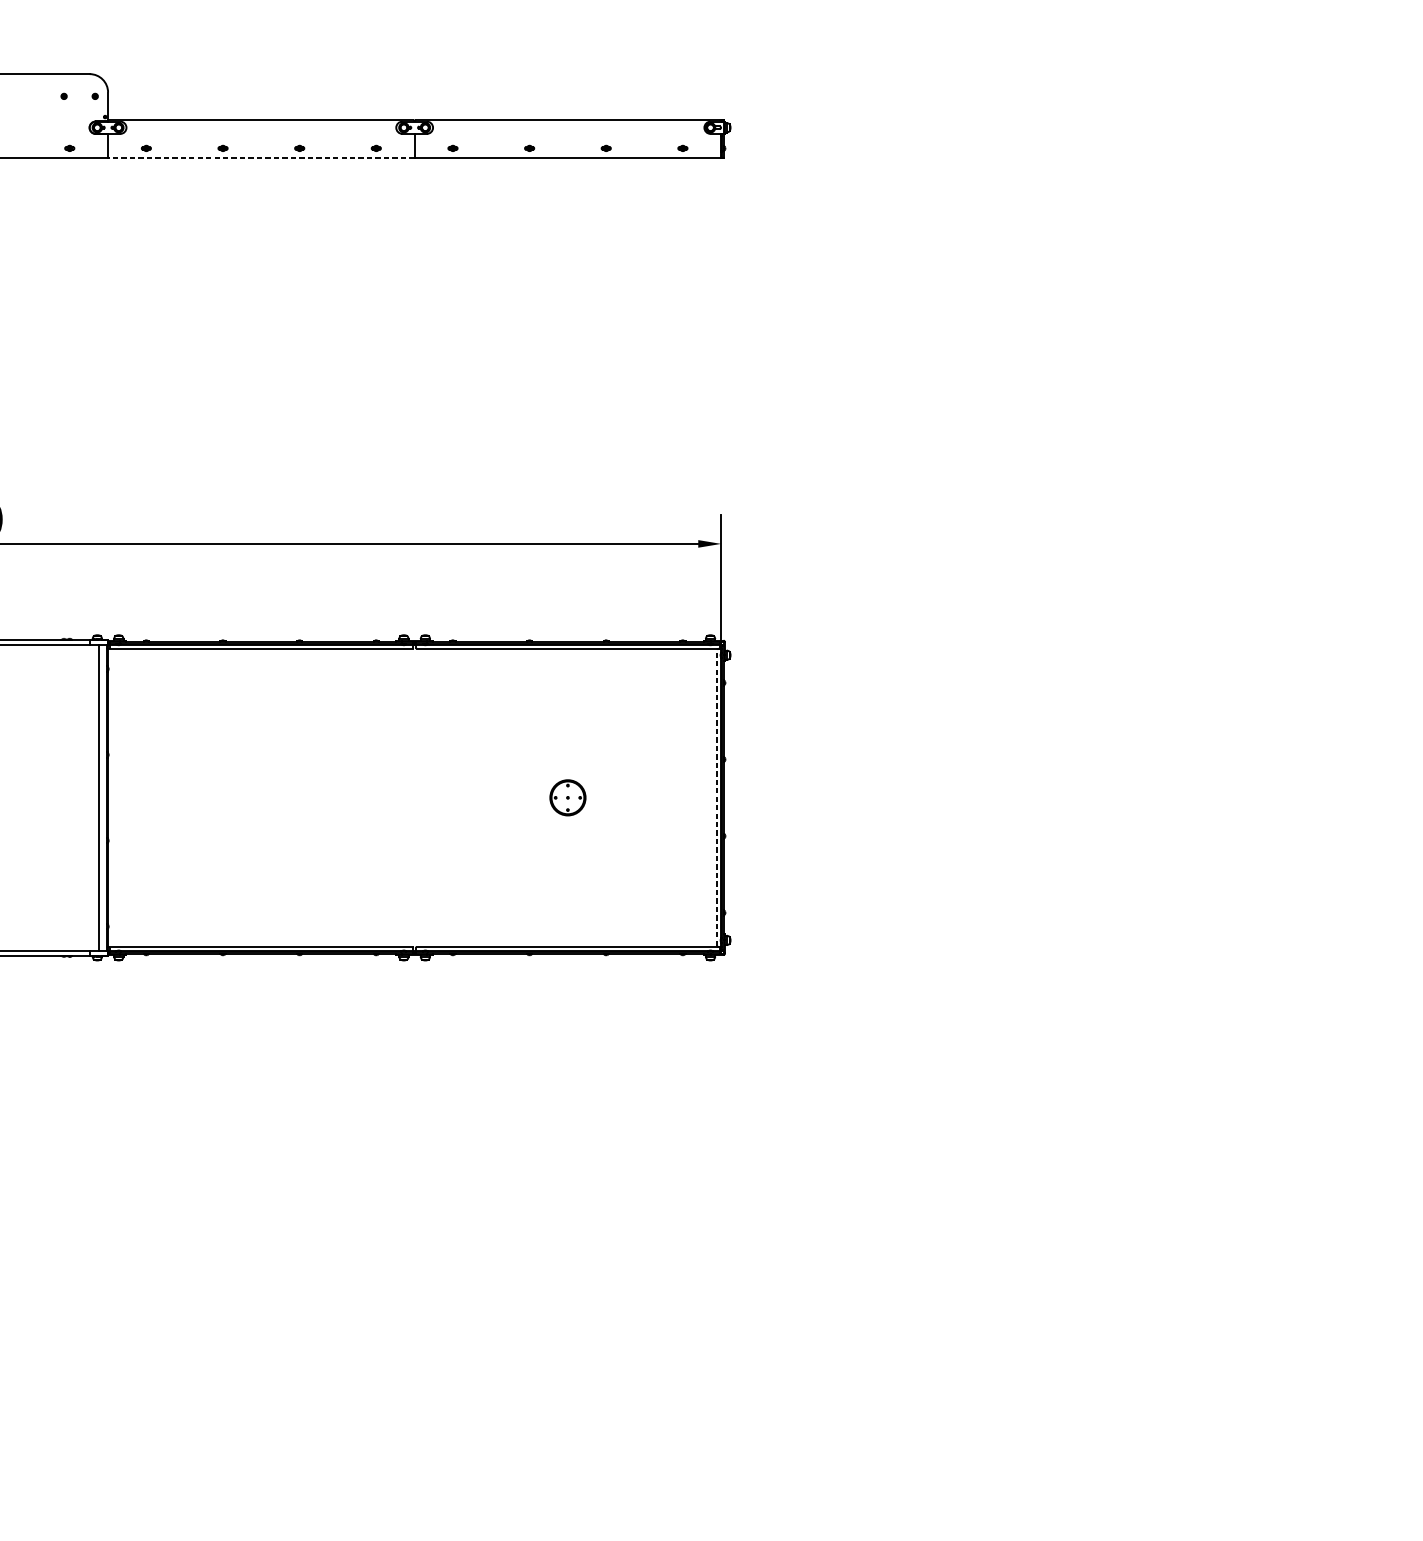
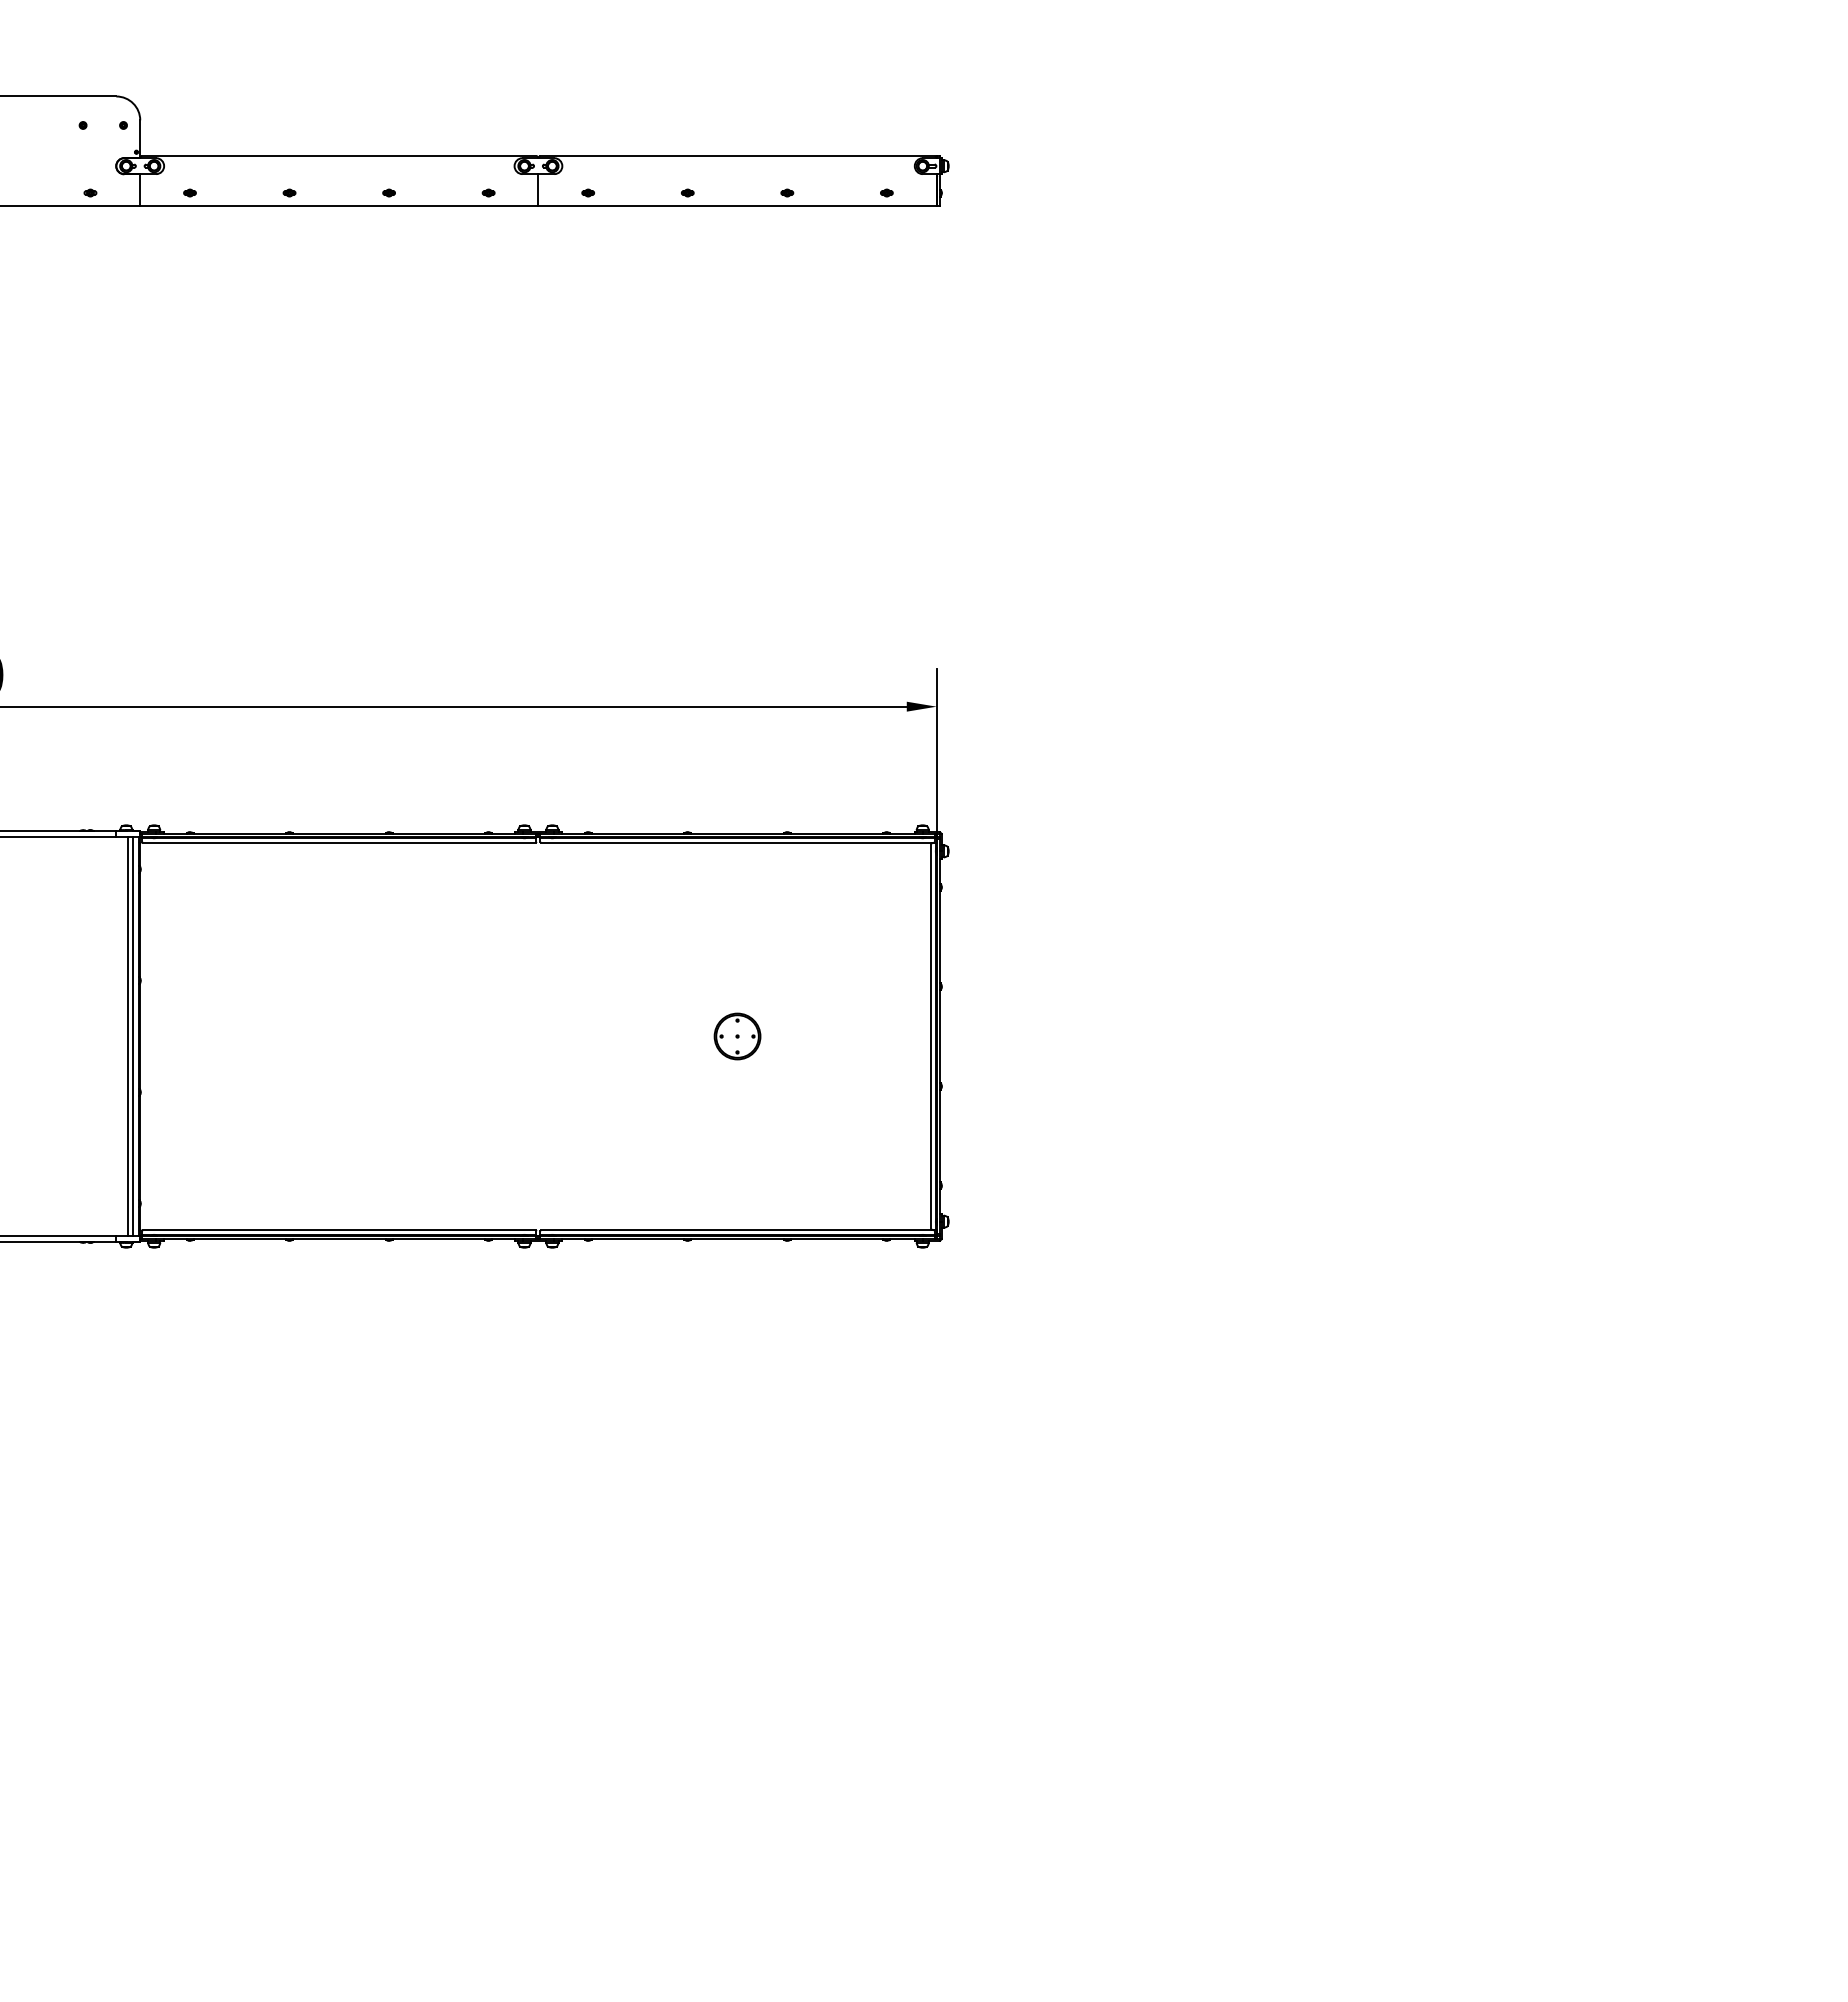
line: (260, 158) -> (338, 206), dashed -> solid
line: (102, 797) -> (133, 1036), added
line: (717, 797) -> (931, 1036), dashed -> solid

